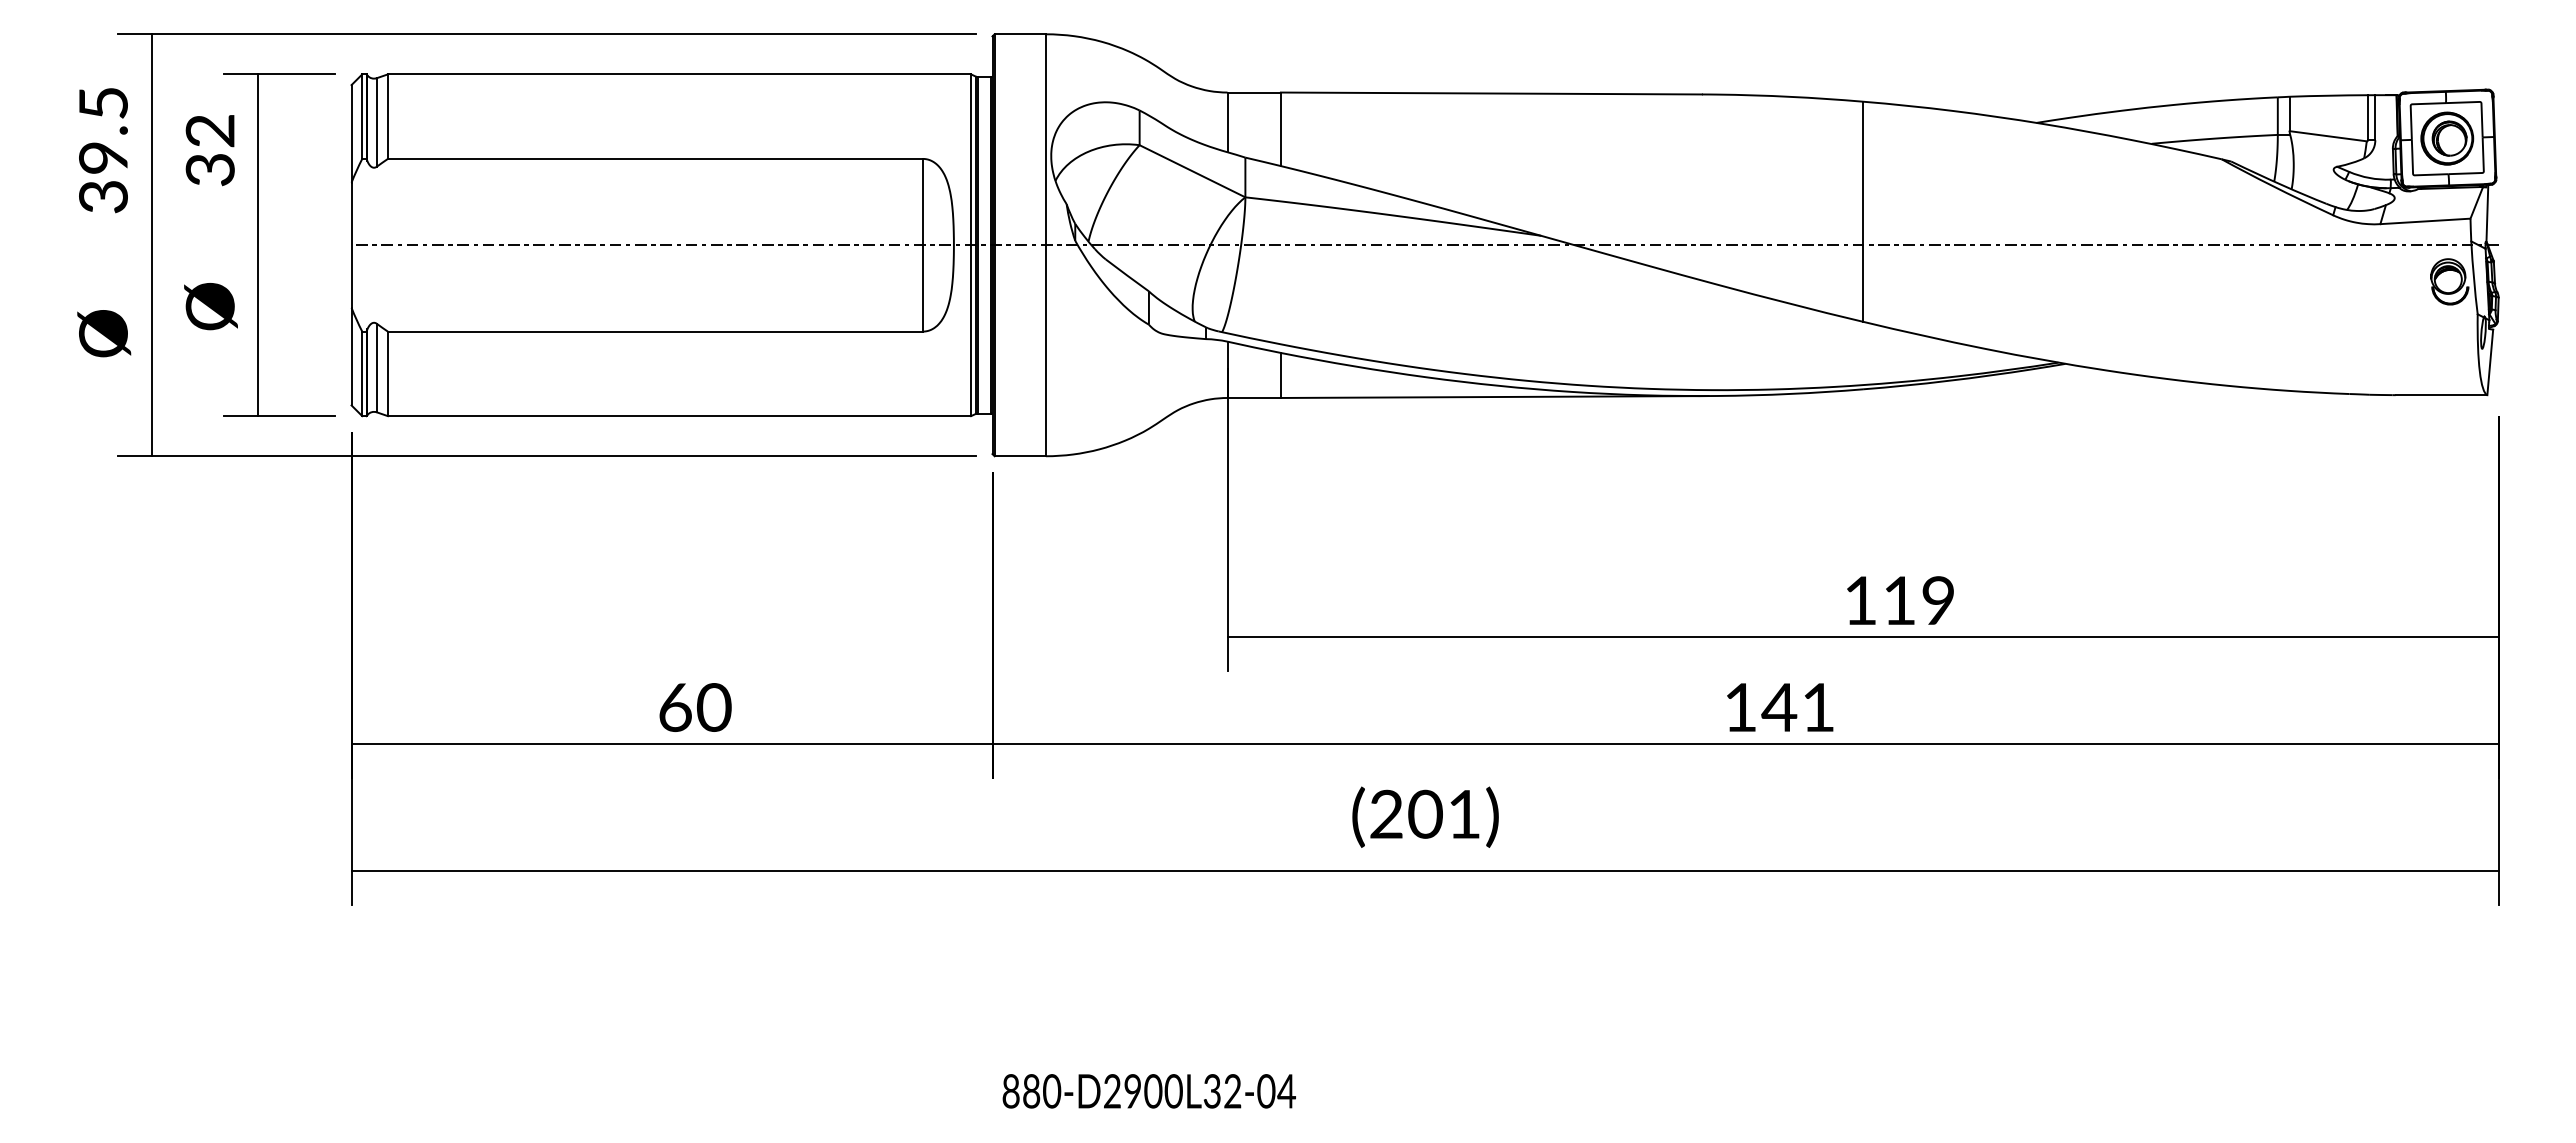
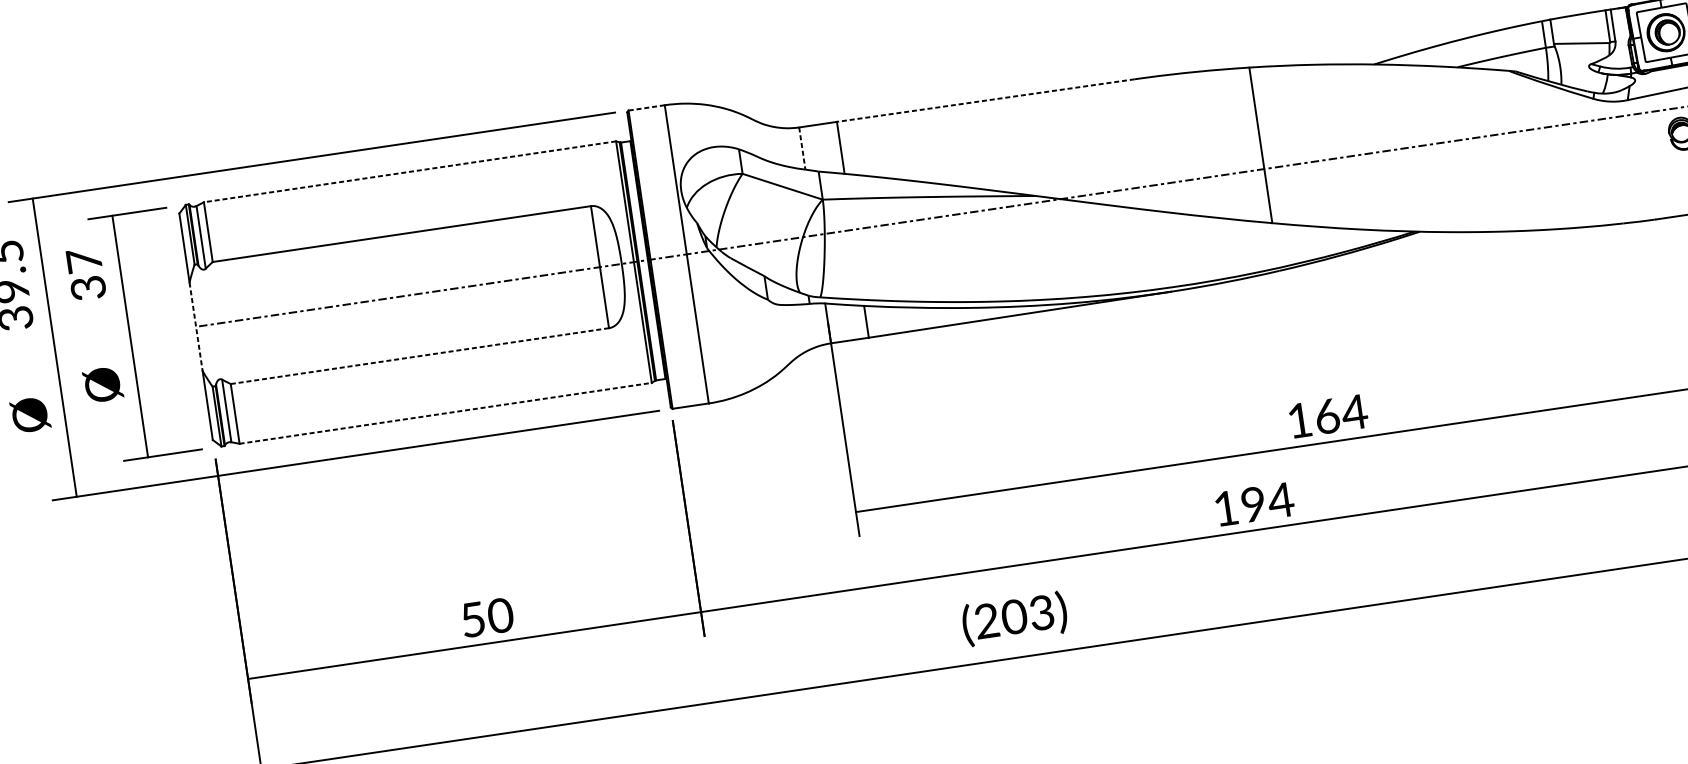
line: (1020, 34) -> (646, 108), solid -> dashed
line: (679, 74) -> (410, 171), solid -> dashed
line: (1491, 93) -> (985, 100), solid -> dashed
line: (1227, 122) -> (802, 148), solid -> dashed
text: (209, 130) -> (83, 260), 32 -> 37
line: (351, 245) -> (196, 326), solid -> dashed
line: (655, 331) -> (419, 356), solid -> dashed
line: (679, 416) -> (445, 413), solid -> dashed
text: (1920, 600) -> (1341, 414), 119 -> 164
text: (675, 707) -> (473, 619), 60 -> 50
text: (1798, 707) -> (1266, 502), 141 -> 194
text: (1464, 813) -> (1041, 612), (201) -> (203)

